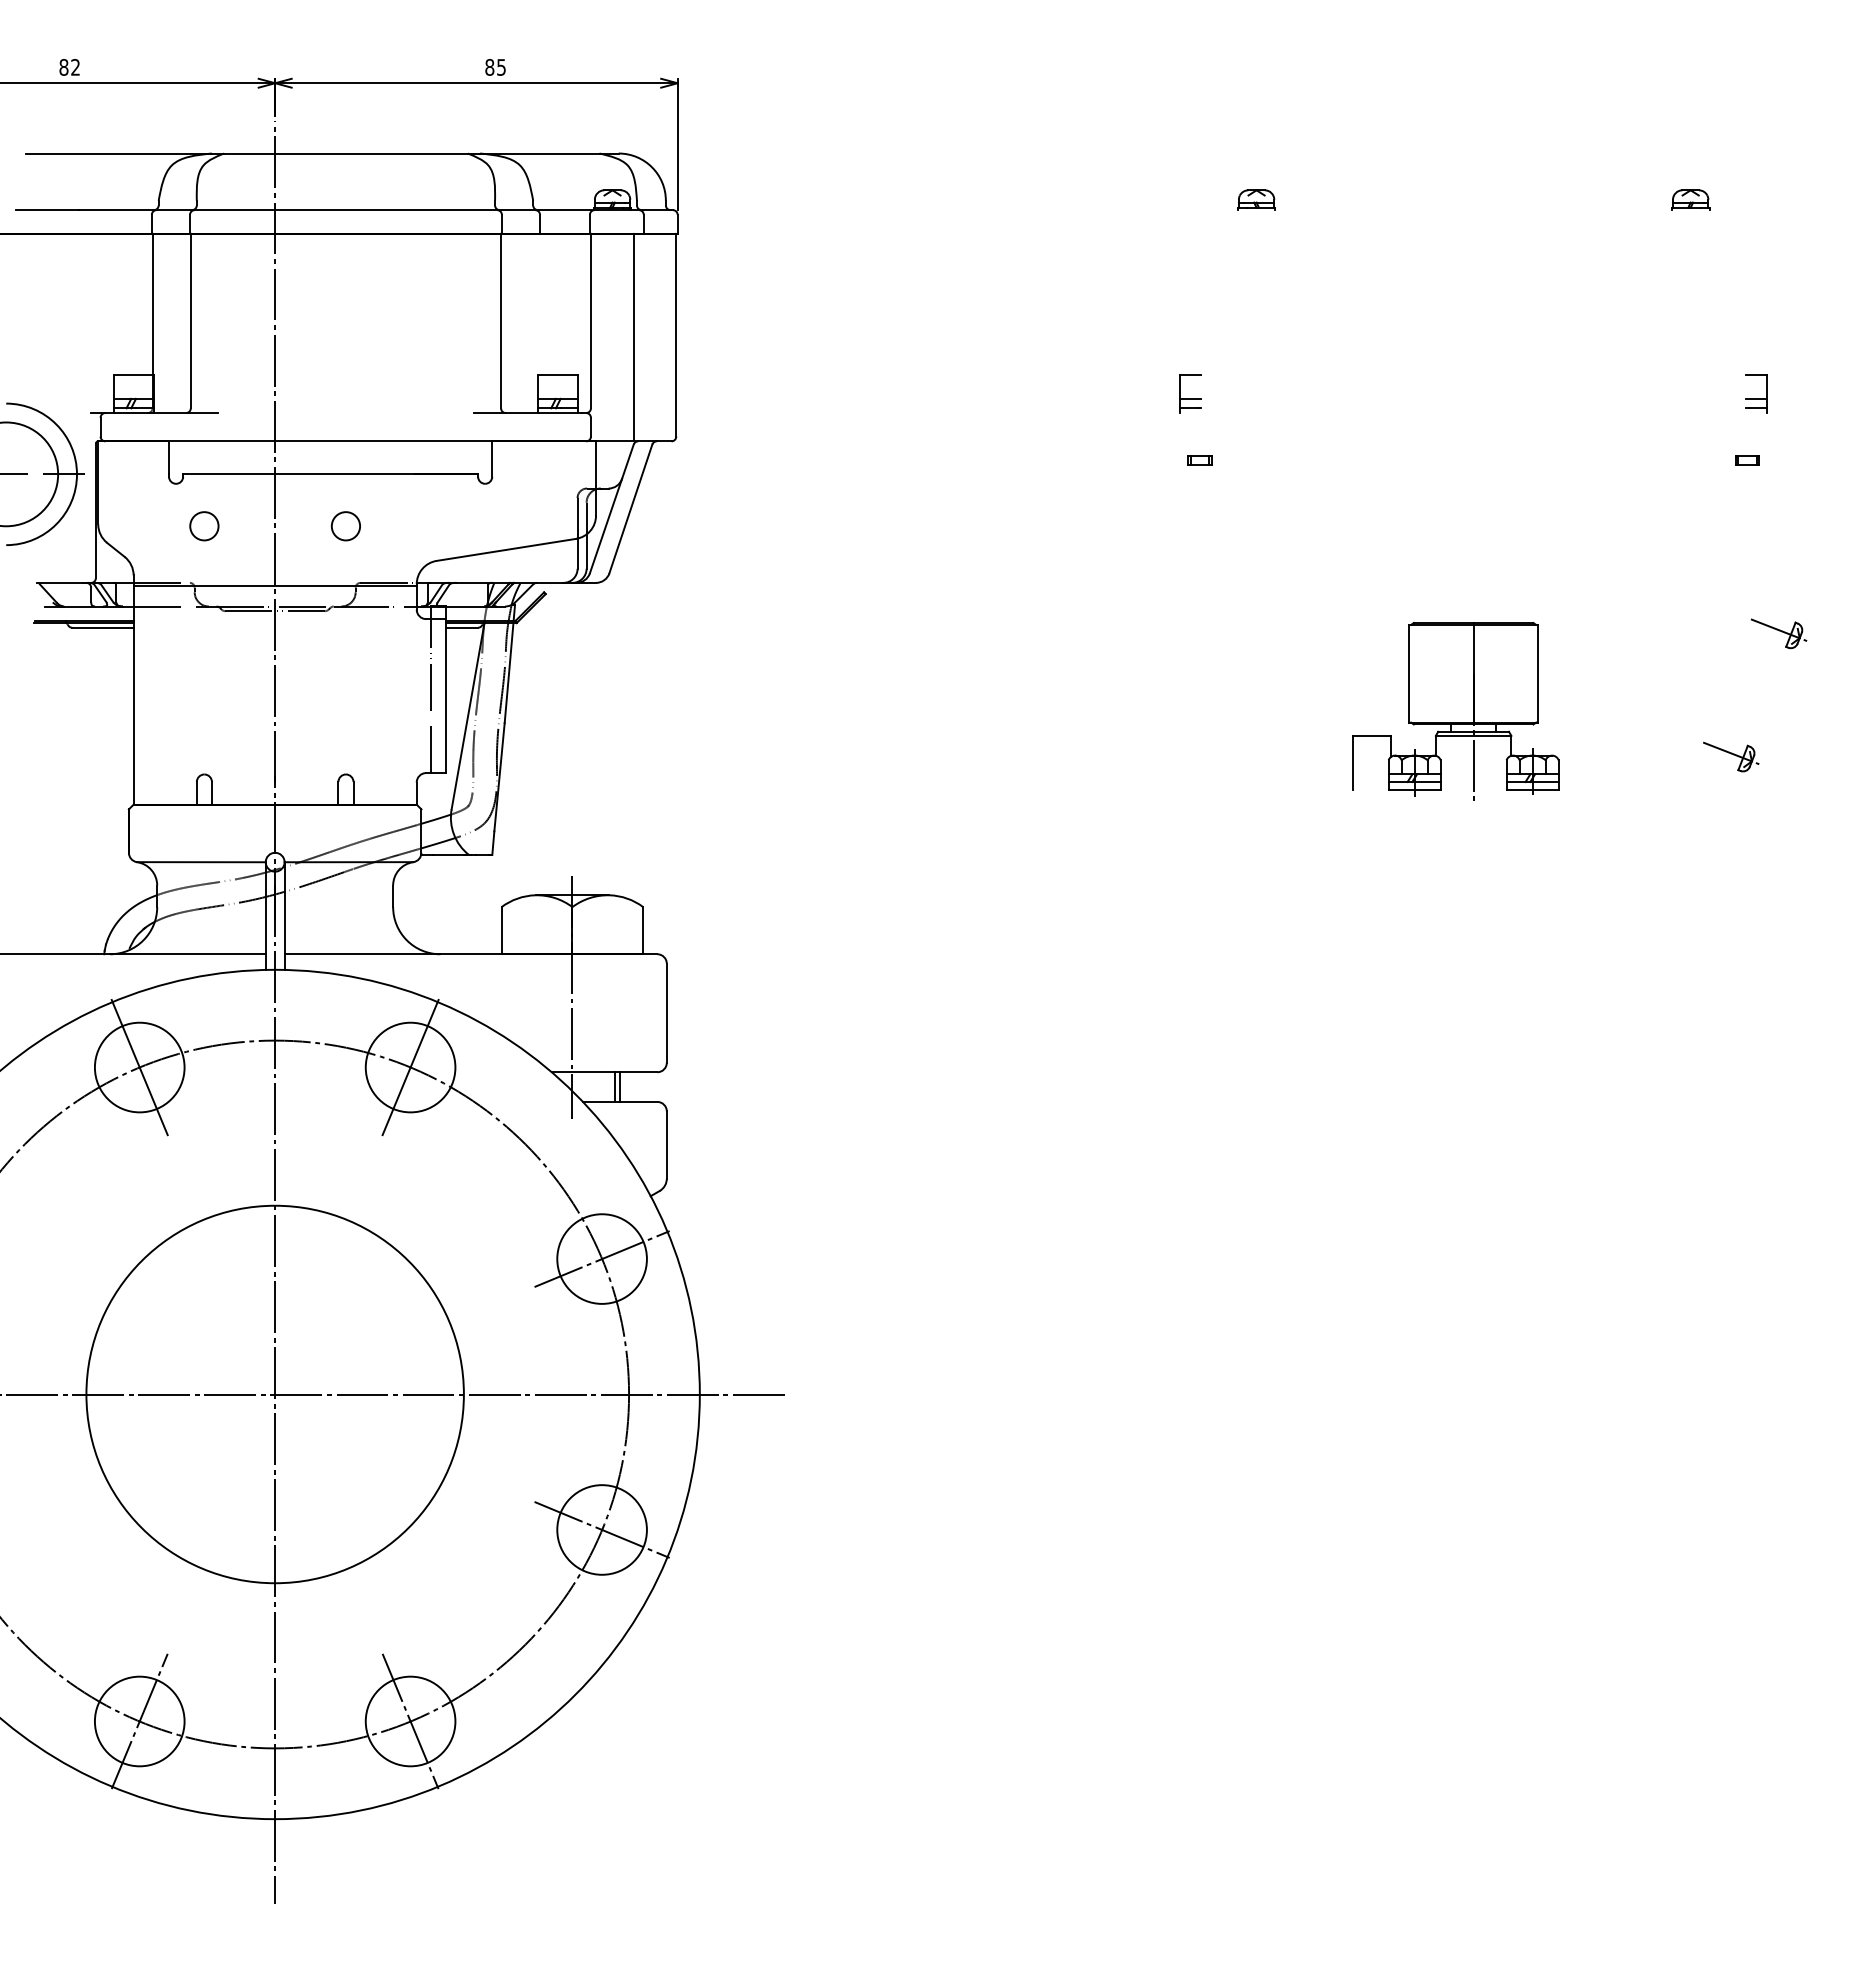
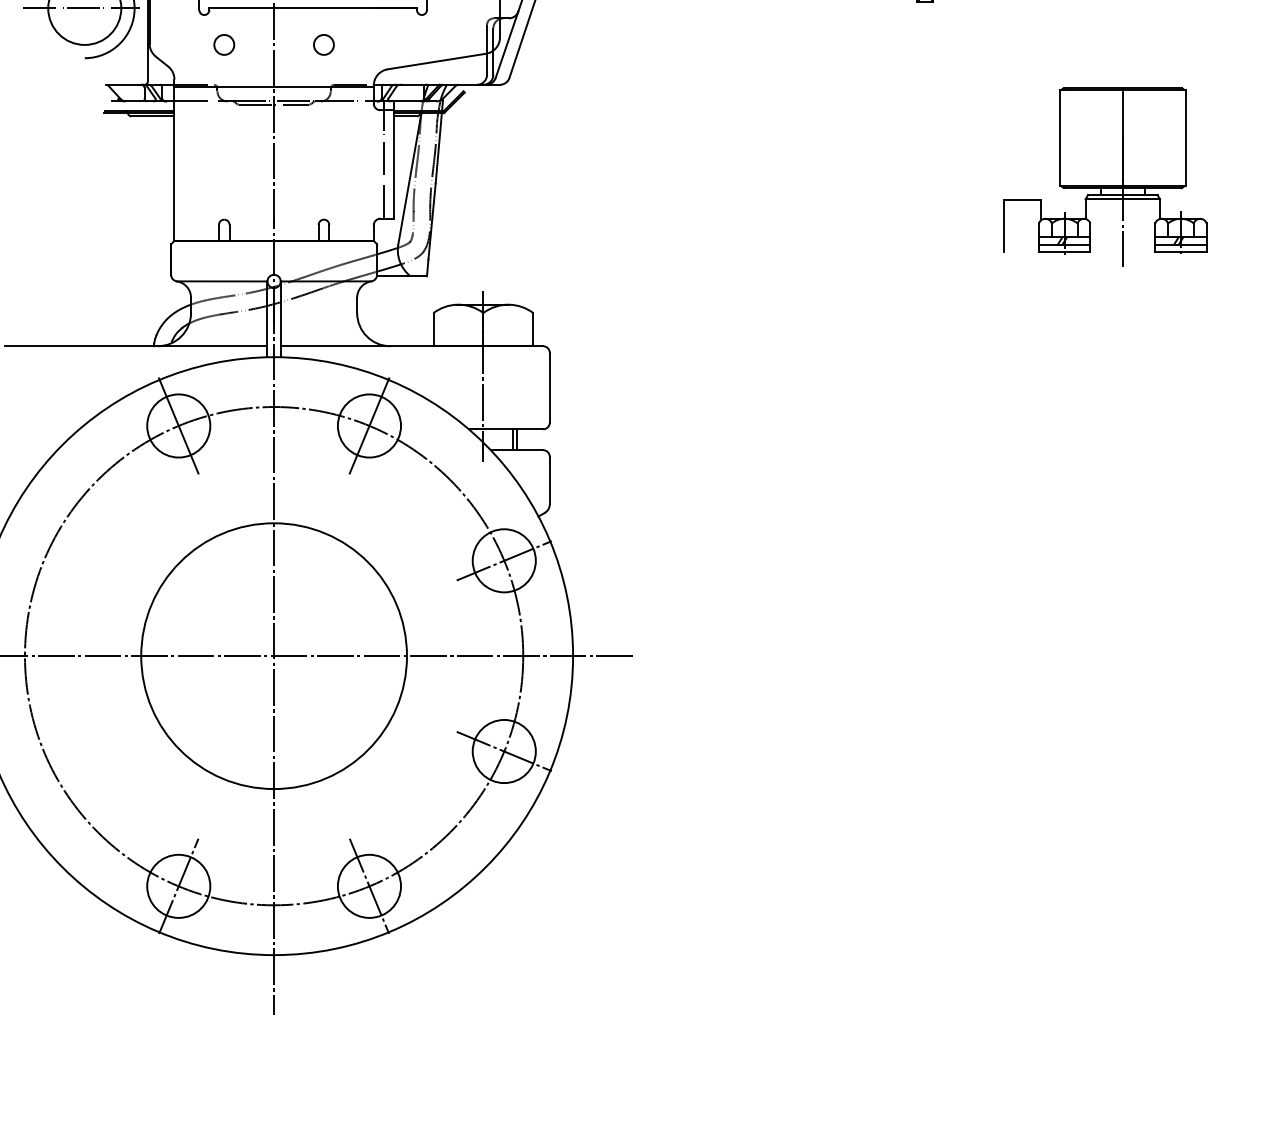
part: (1455, 711) -> (1105, 175), size x1.4

